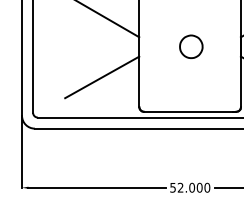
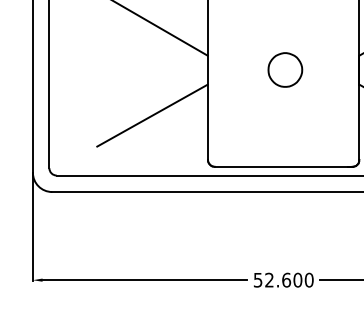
text: (192, 187) -> (287, 279), 52.000 -> 52.600

